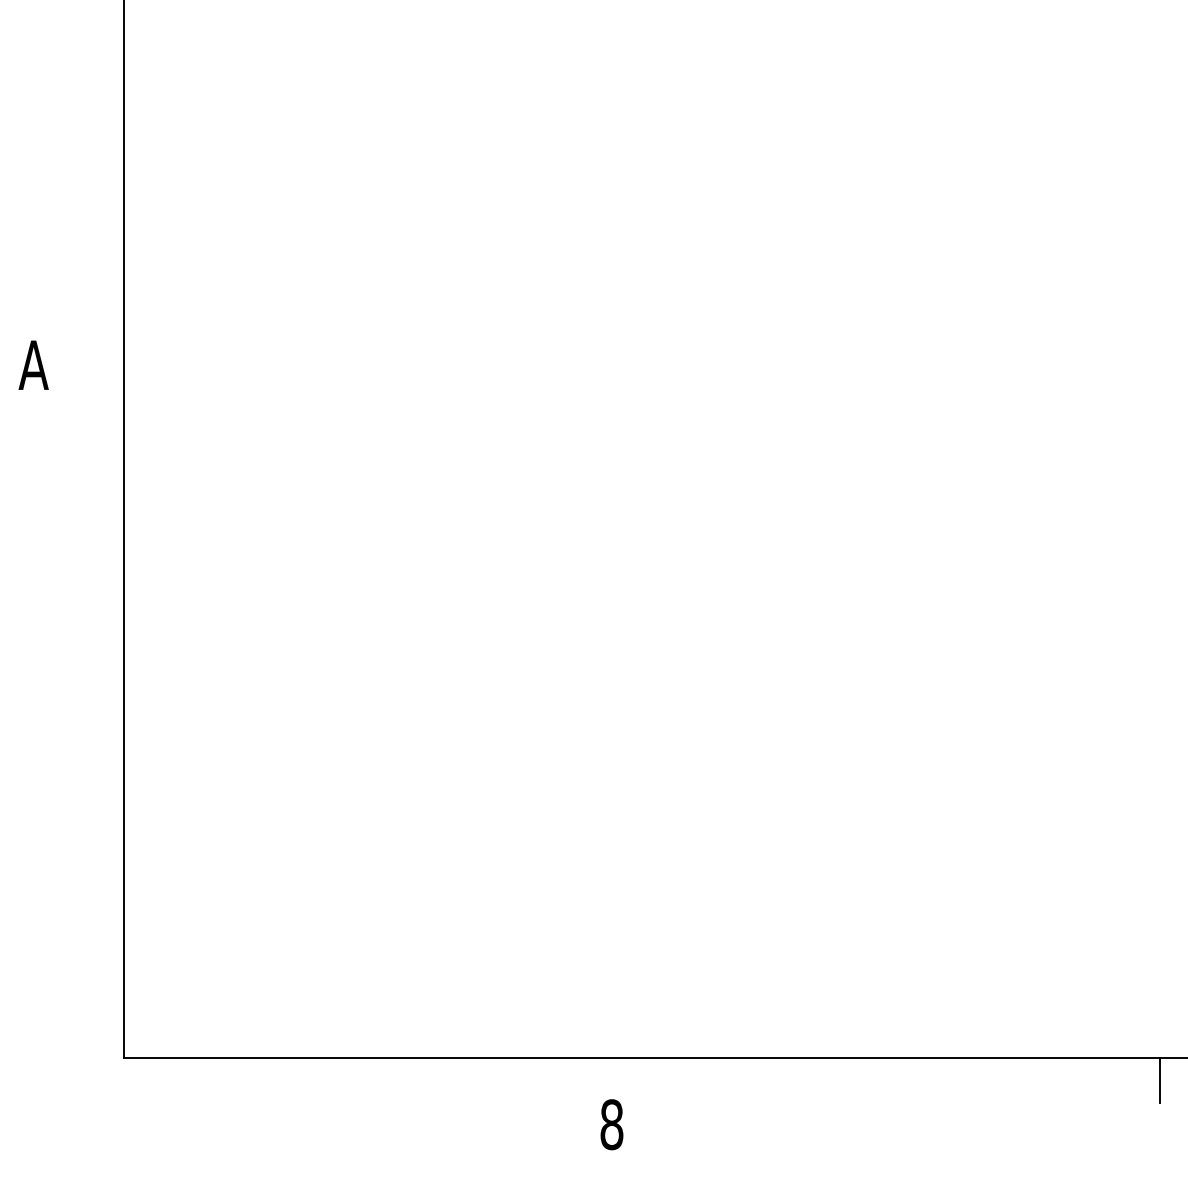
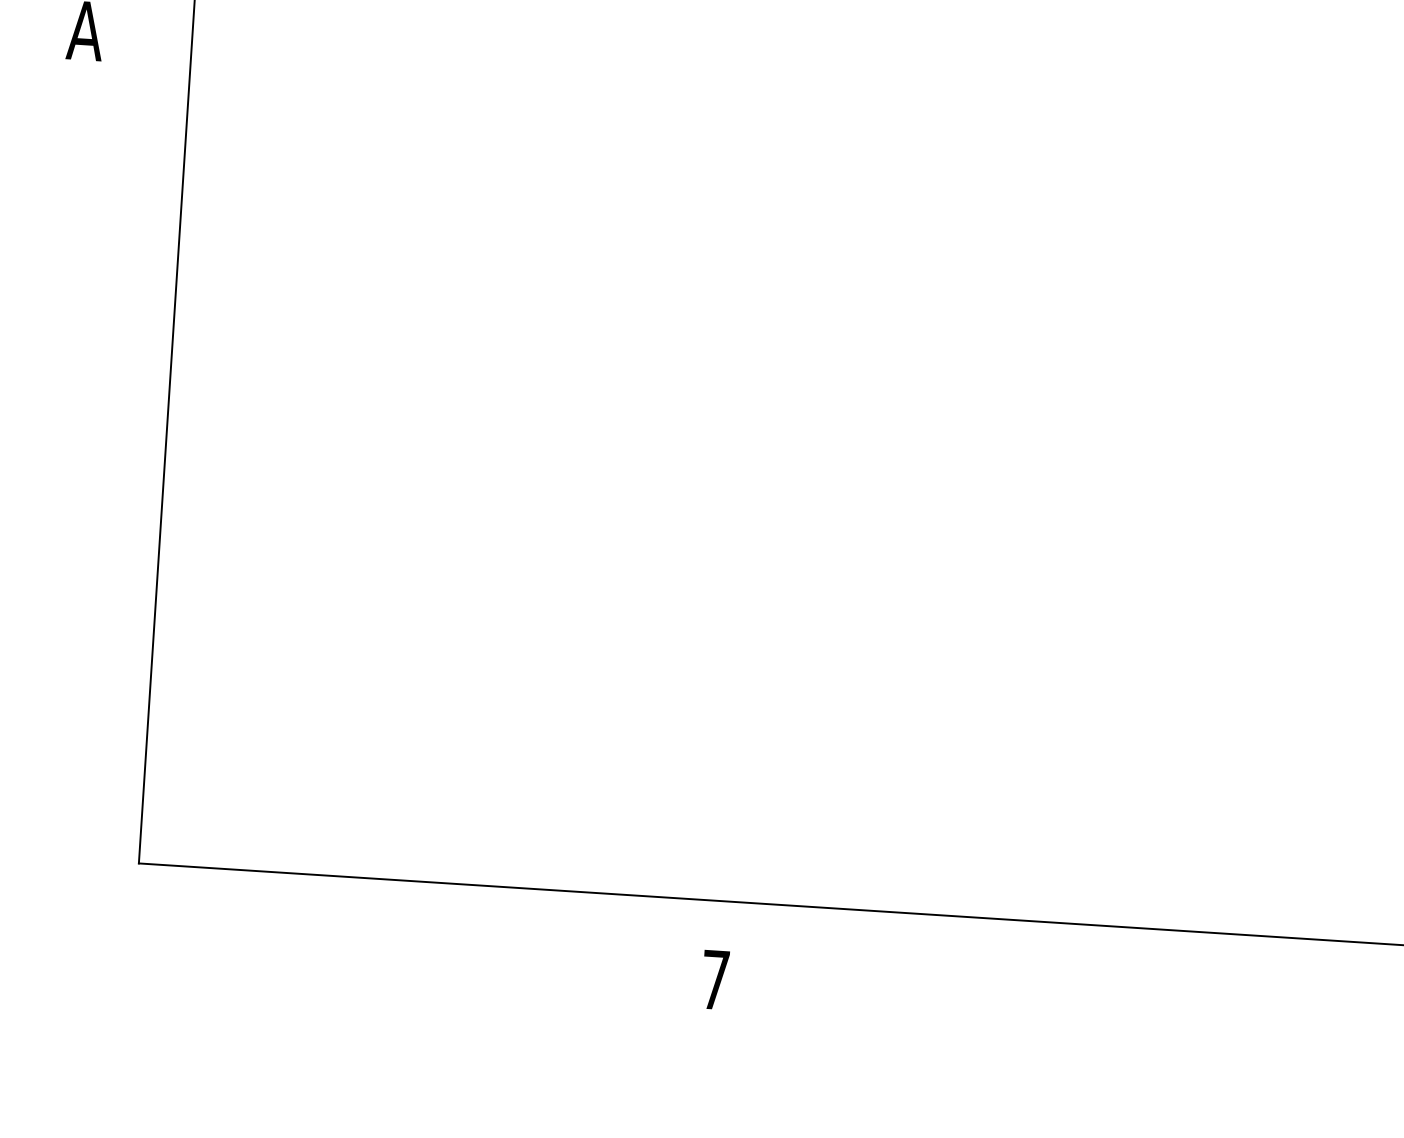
line: (1159, 1080) -> (1371, 969), removed
text: (611, 1124) -> (714, 979), 8 -> 7

